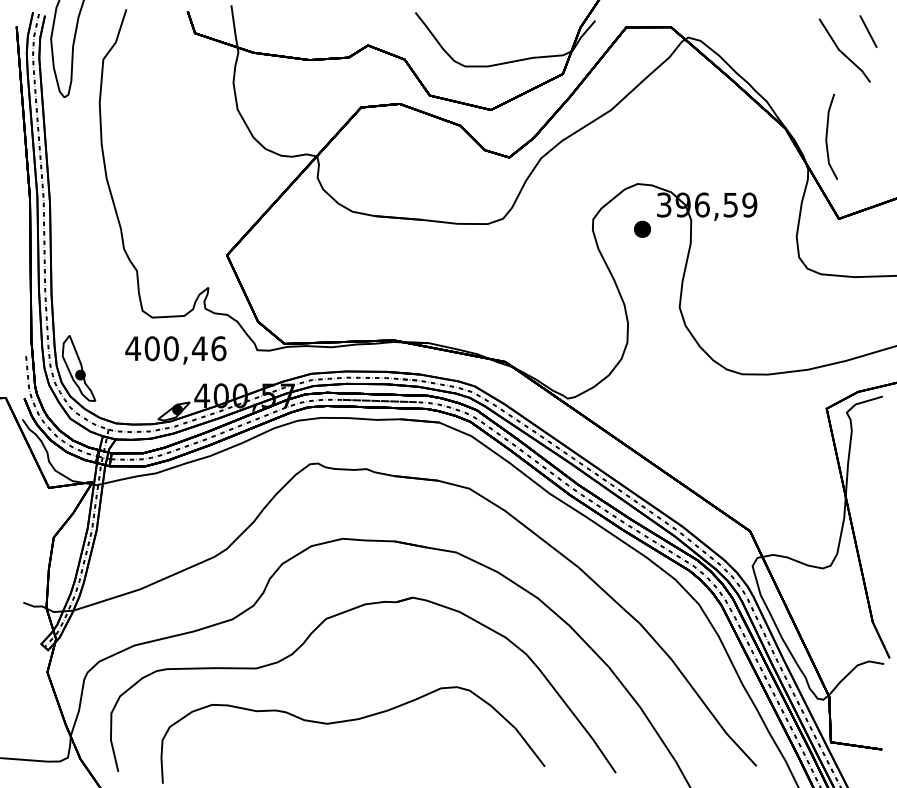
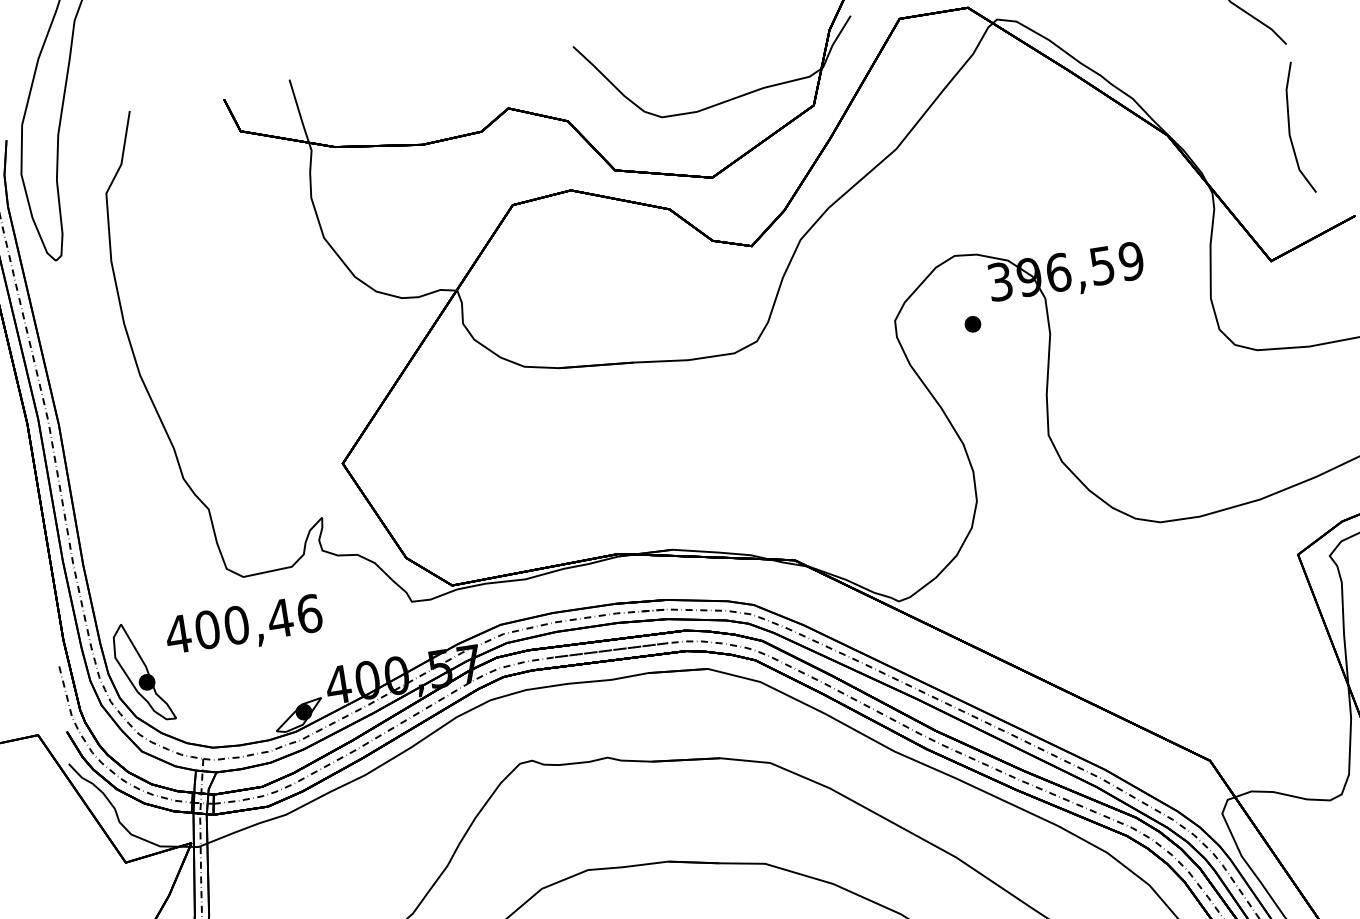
line: (827, 136) -> (1290, 128), moved
part: (642, 229) -> (972, 324), size x0.62
text: (175, 350) -> (243, 626), moved

